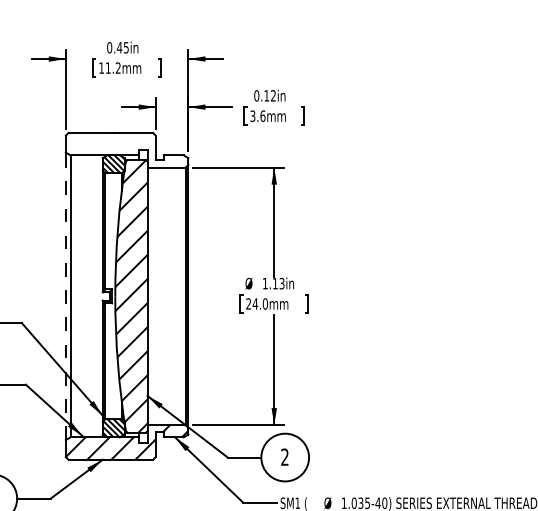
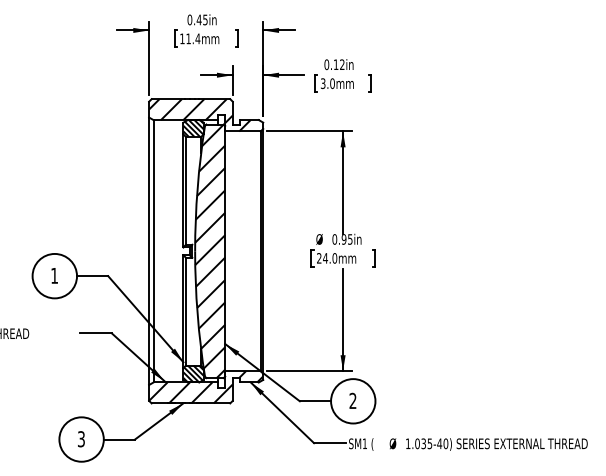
text: (117, 67) -> (197, 38), 11.2mm -> 11.4mm
text: (262, 116) -> (332, 83), 3.6mm -> 3.0mm
hatch: (119, 150) -> (199, 115), added
text: (273, 283) -> (342, 239), 1.13in -> 0.95in
line: (66, 296) -> (149, 251), dashed -> solid

